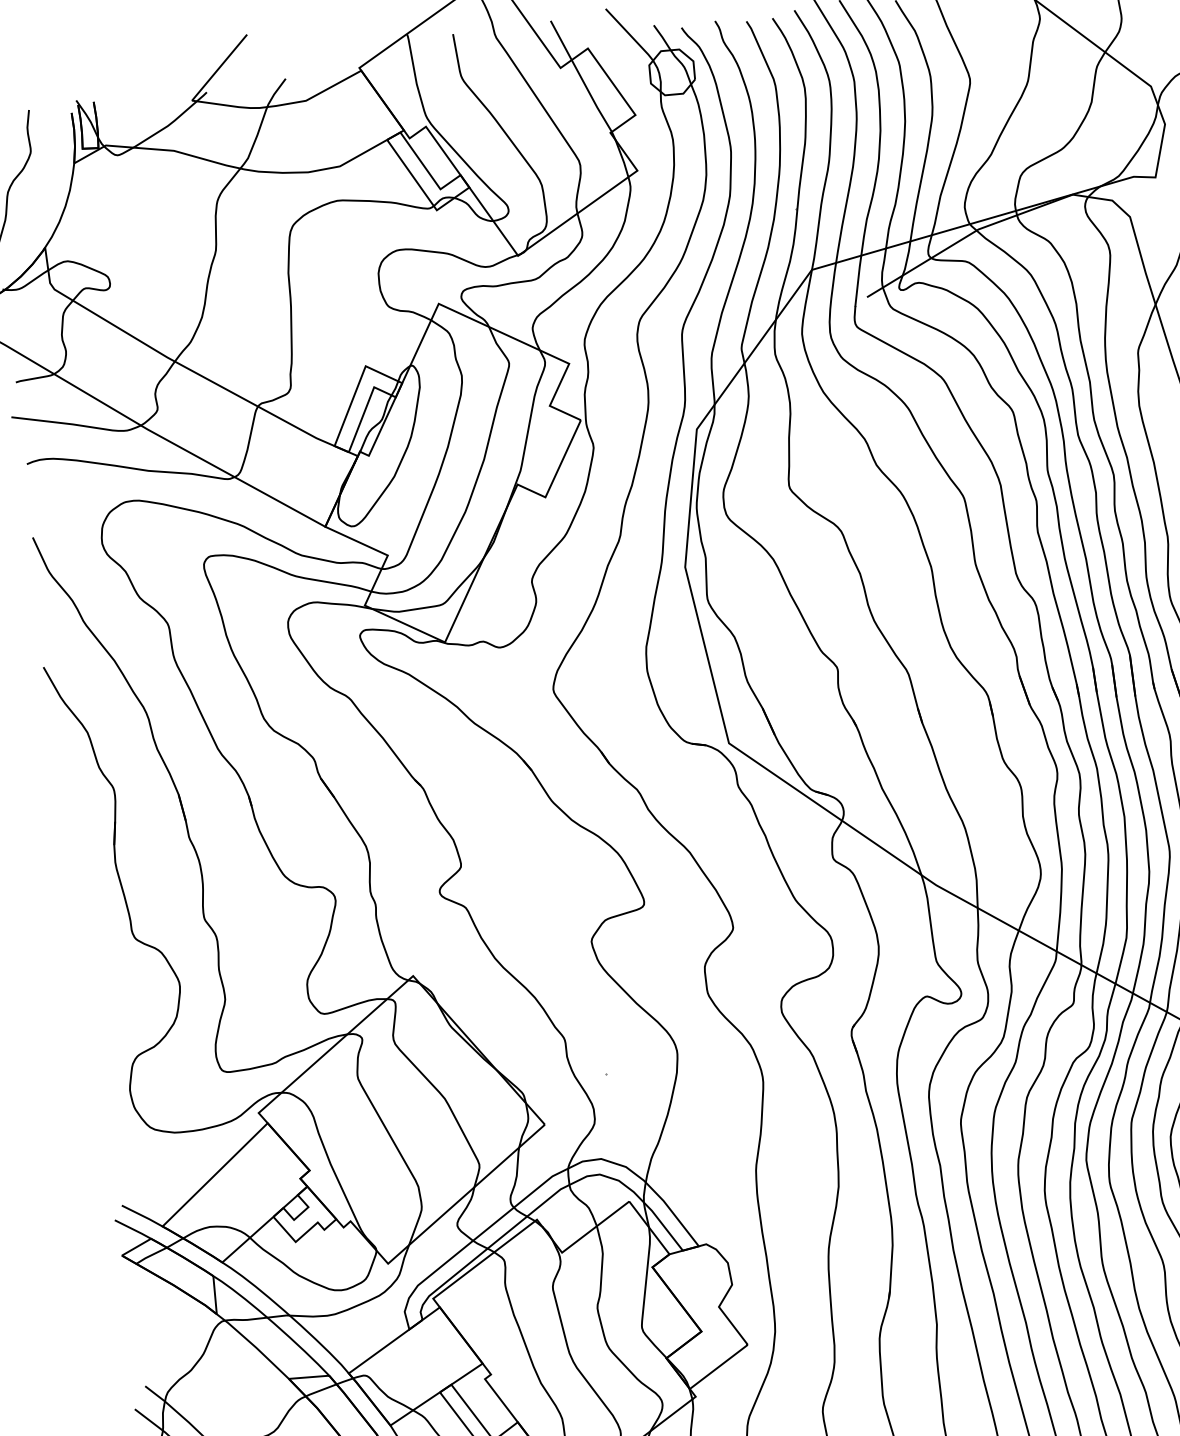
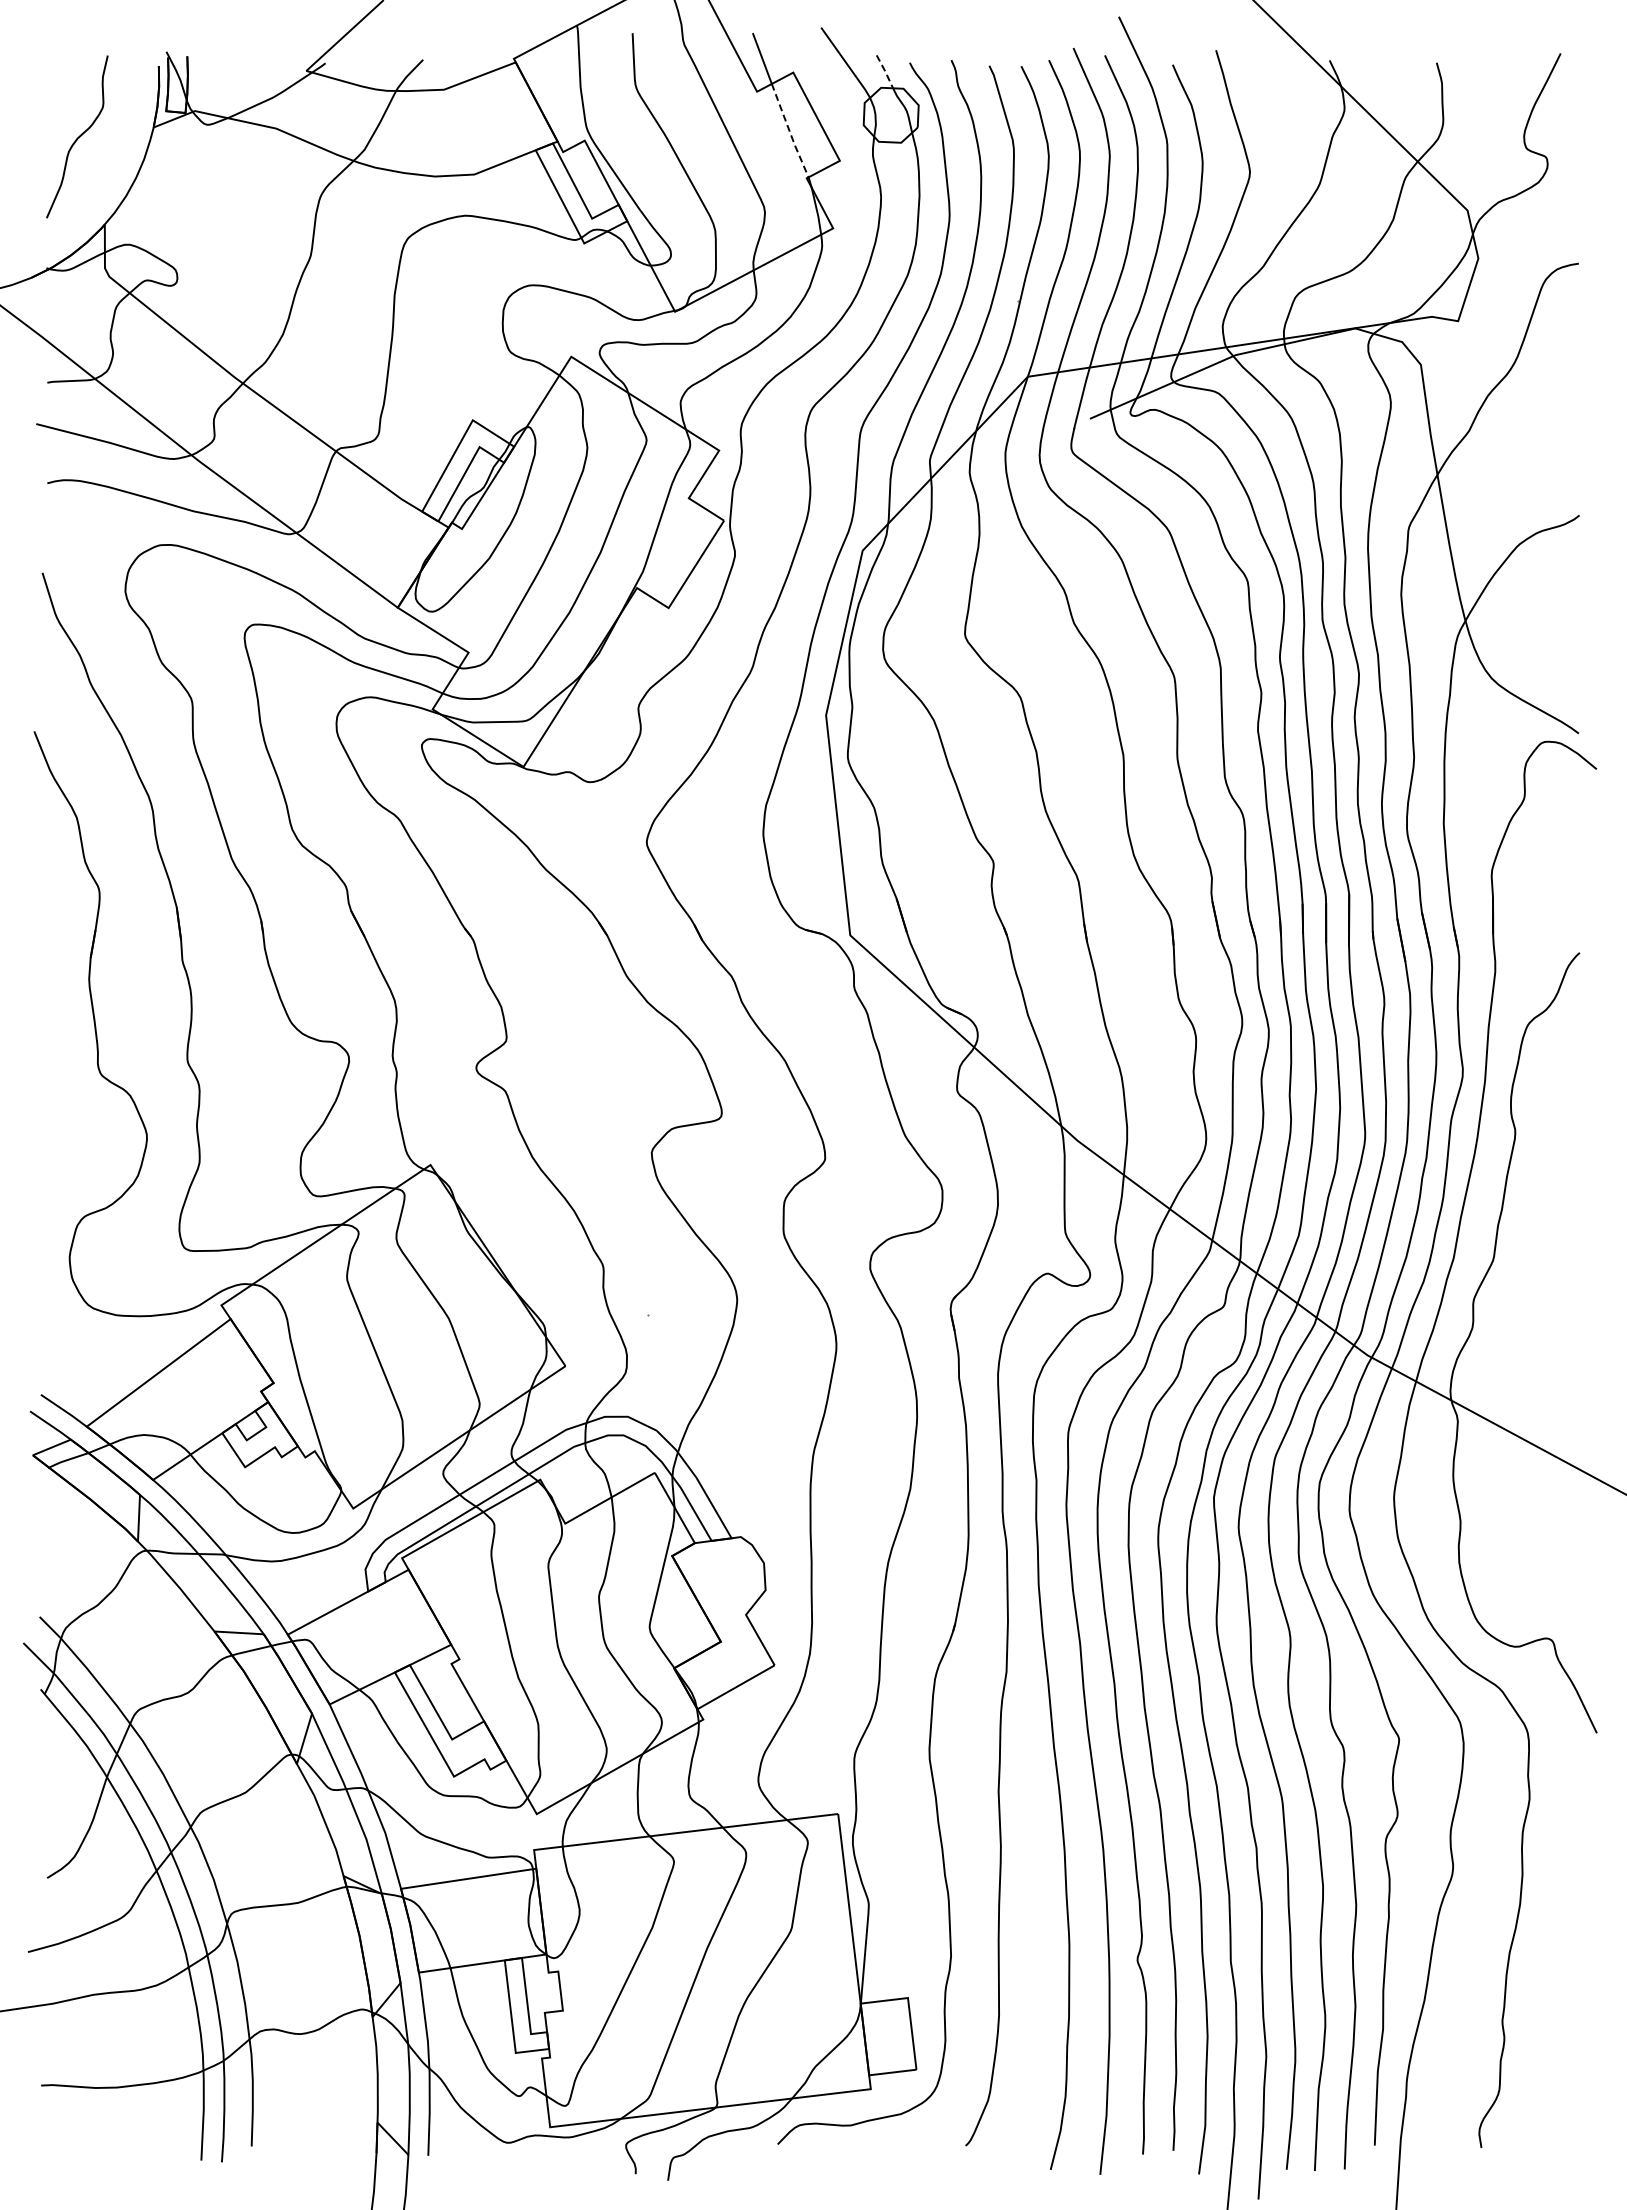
line: (662, 37) -> (885, 71), solid -> dashed
line: (591, 96) -> (789, 131), solid -> dashed

